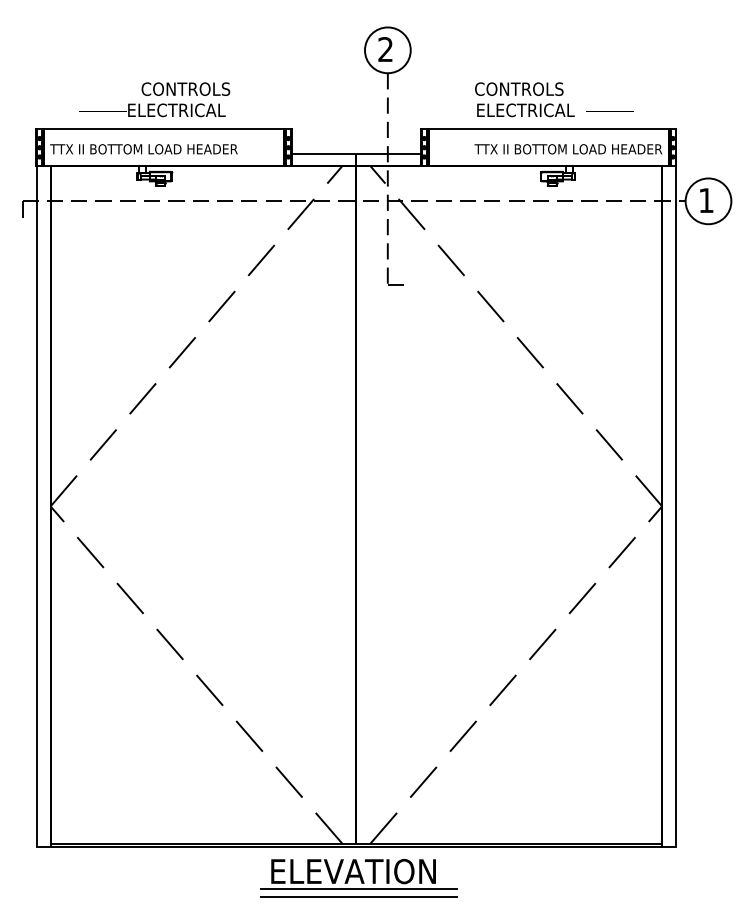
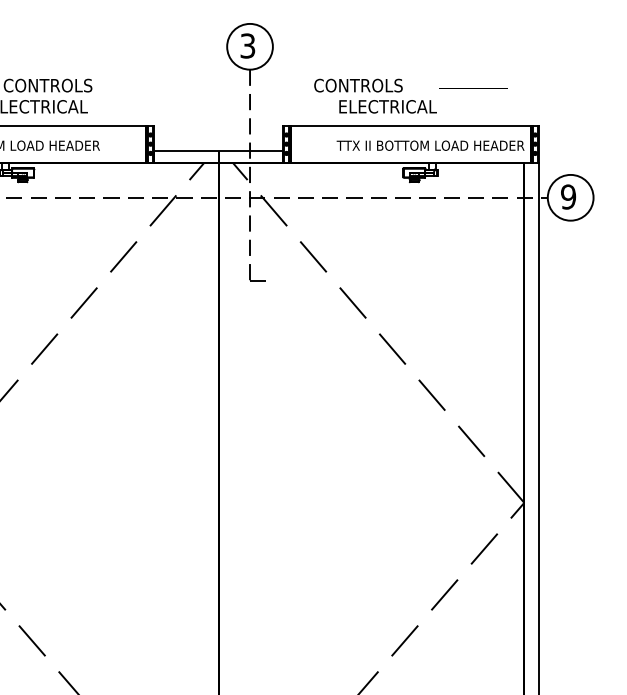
text: (385, 49) -> (247, 45), 2 -> 3
text: (519, 88) -> (358, 84), moved
text: (705, 200) -> (567, 196), 1 -> 9

